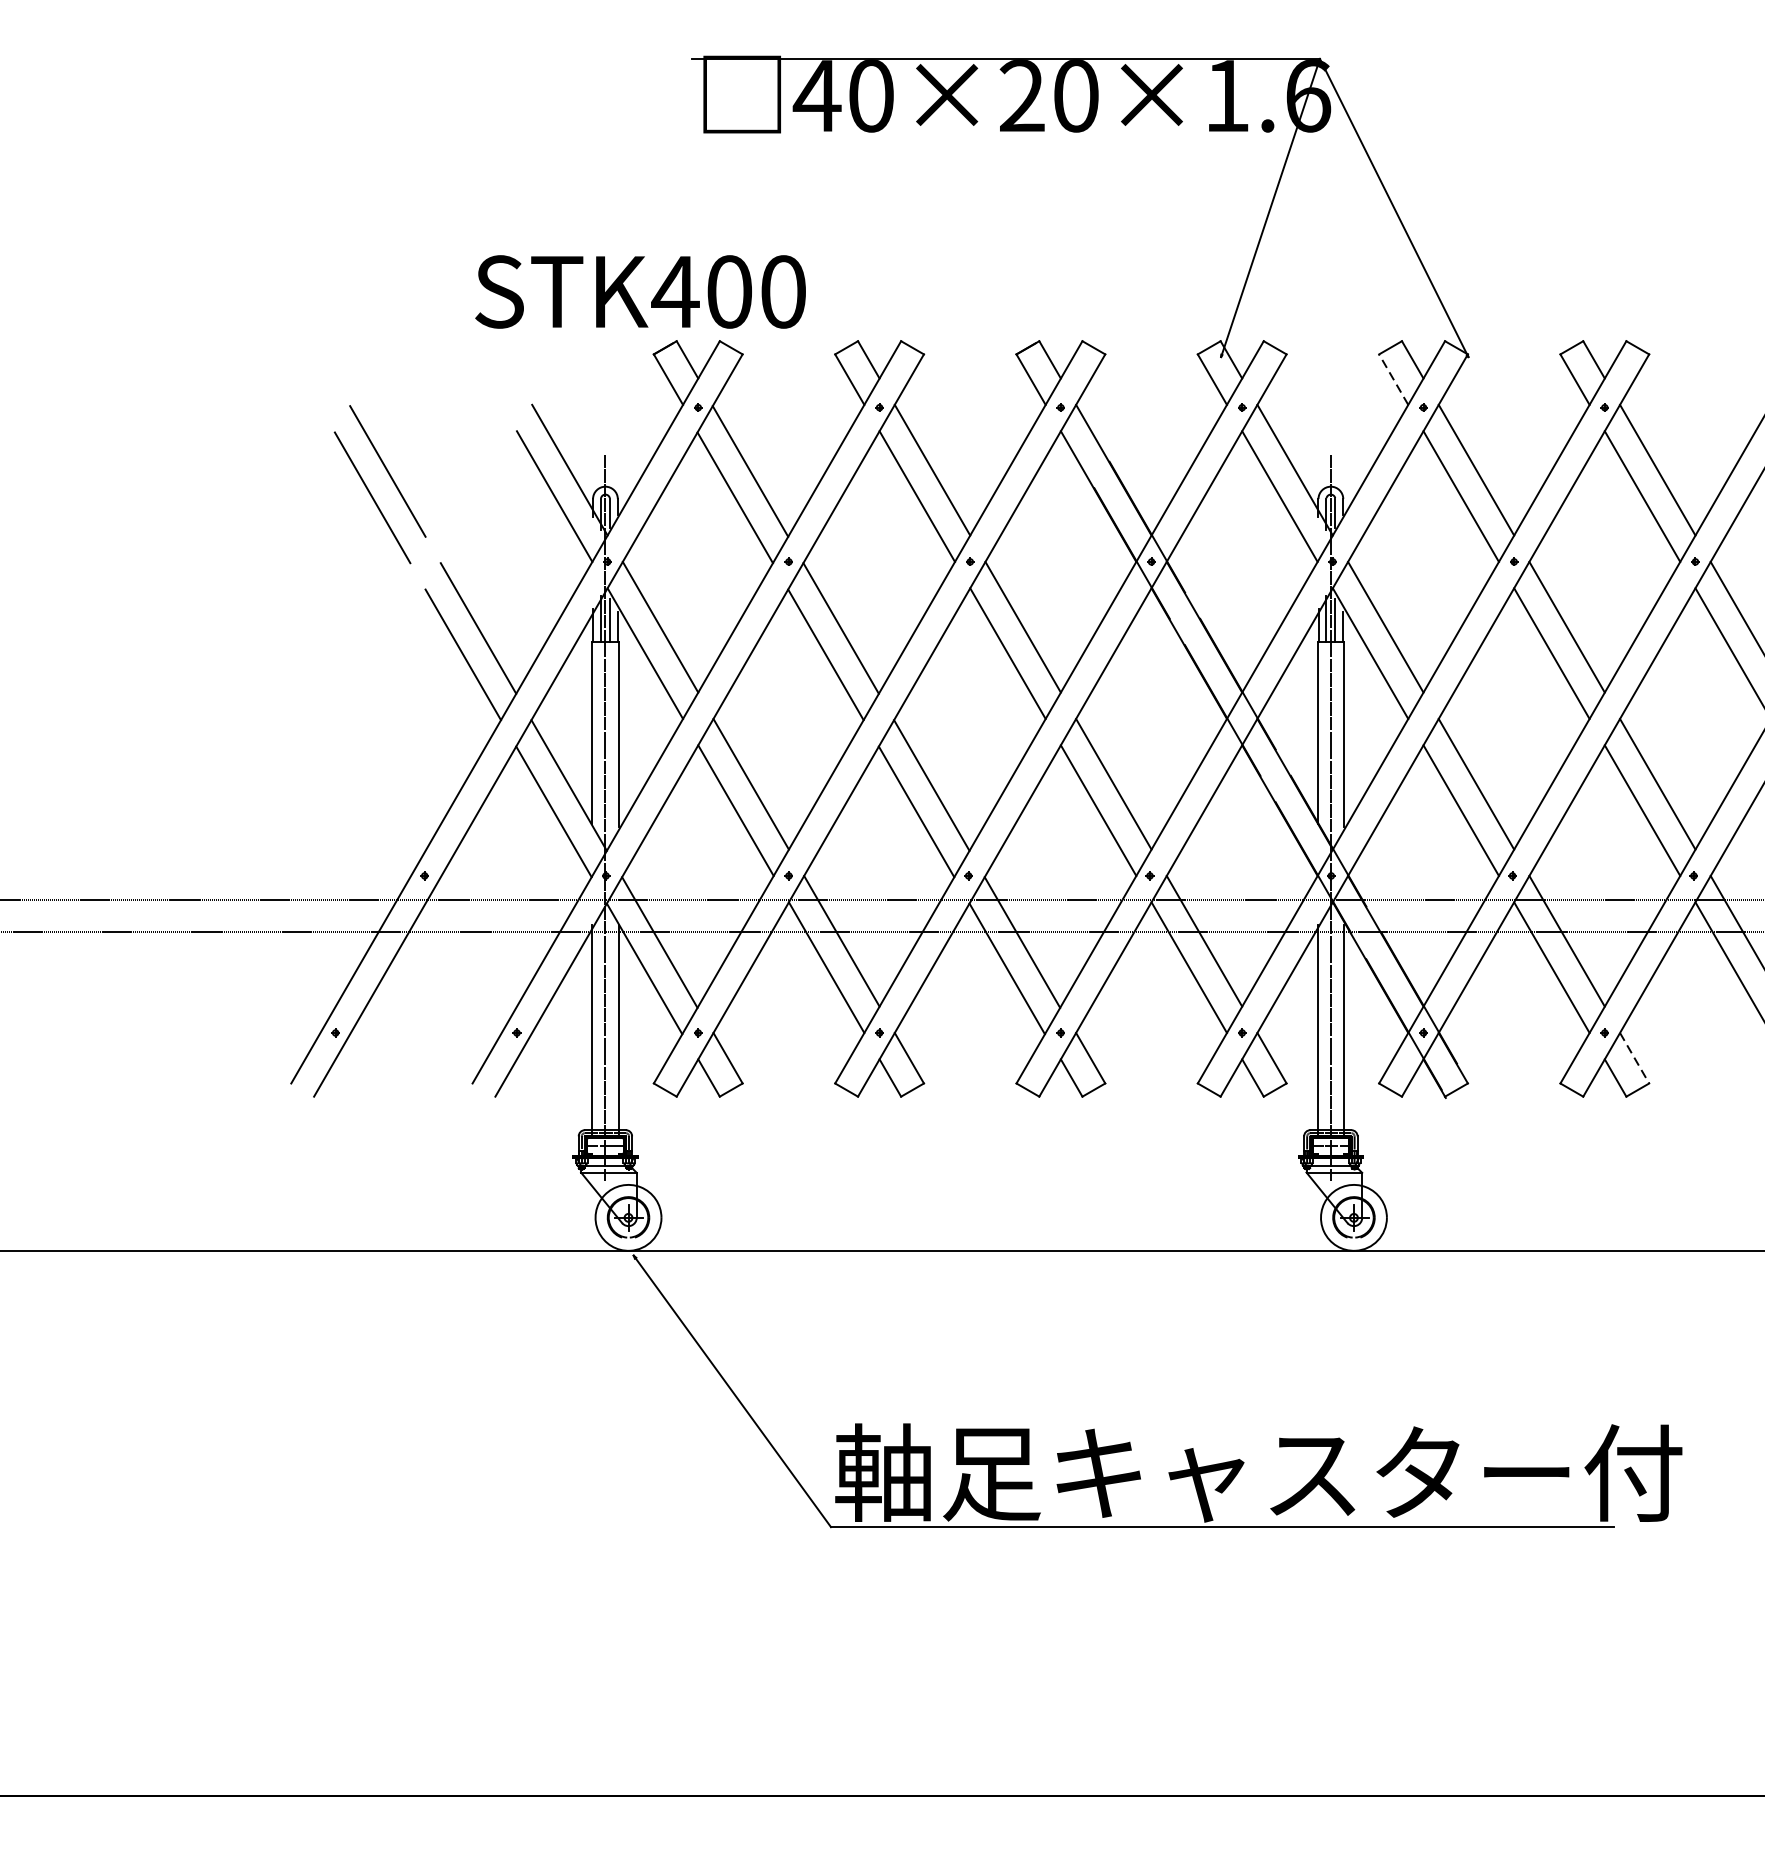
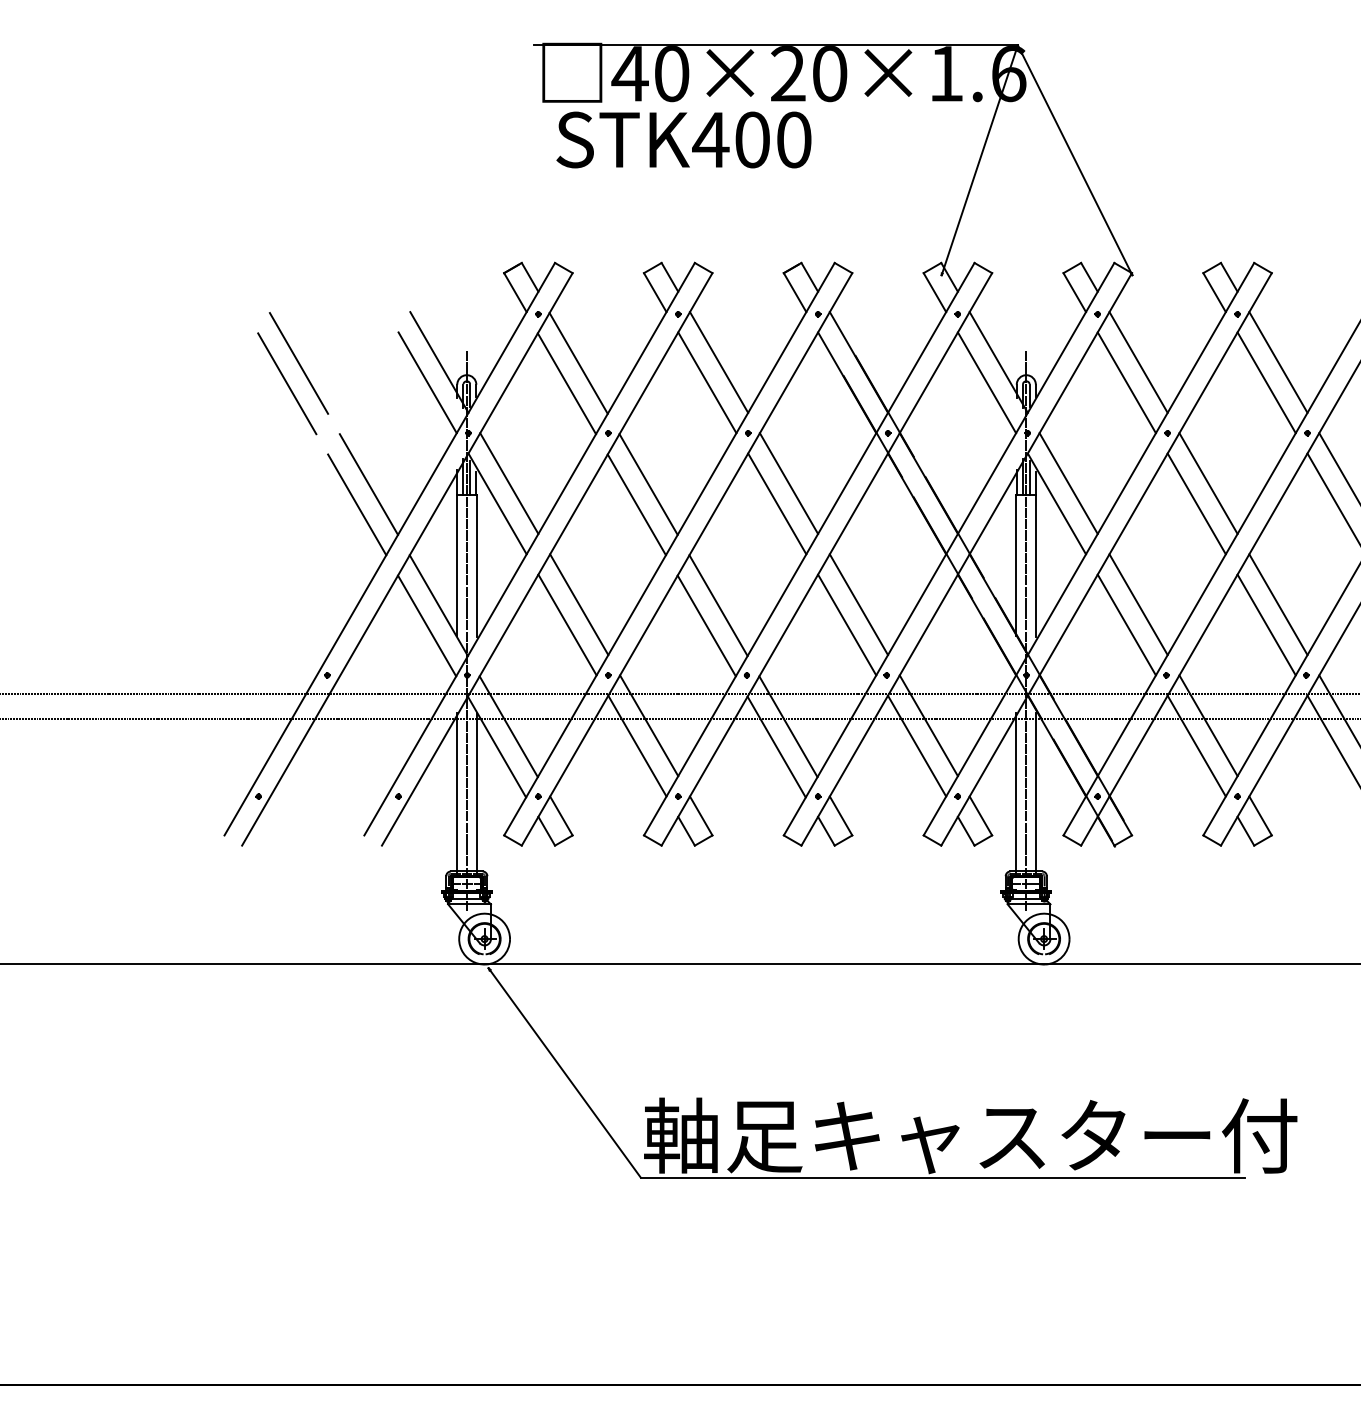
text: (640, 291) -> (683, 139), moved
line: (1393, 379) -> (1074, 292), dashed -> solid
line: (1634, 1058) -> (1260, 816), dashed -> solid

